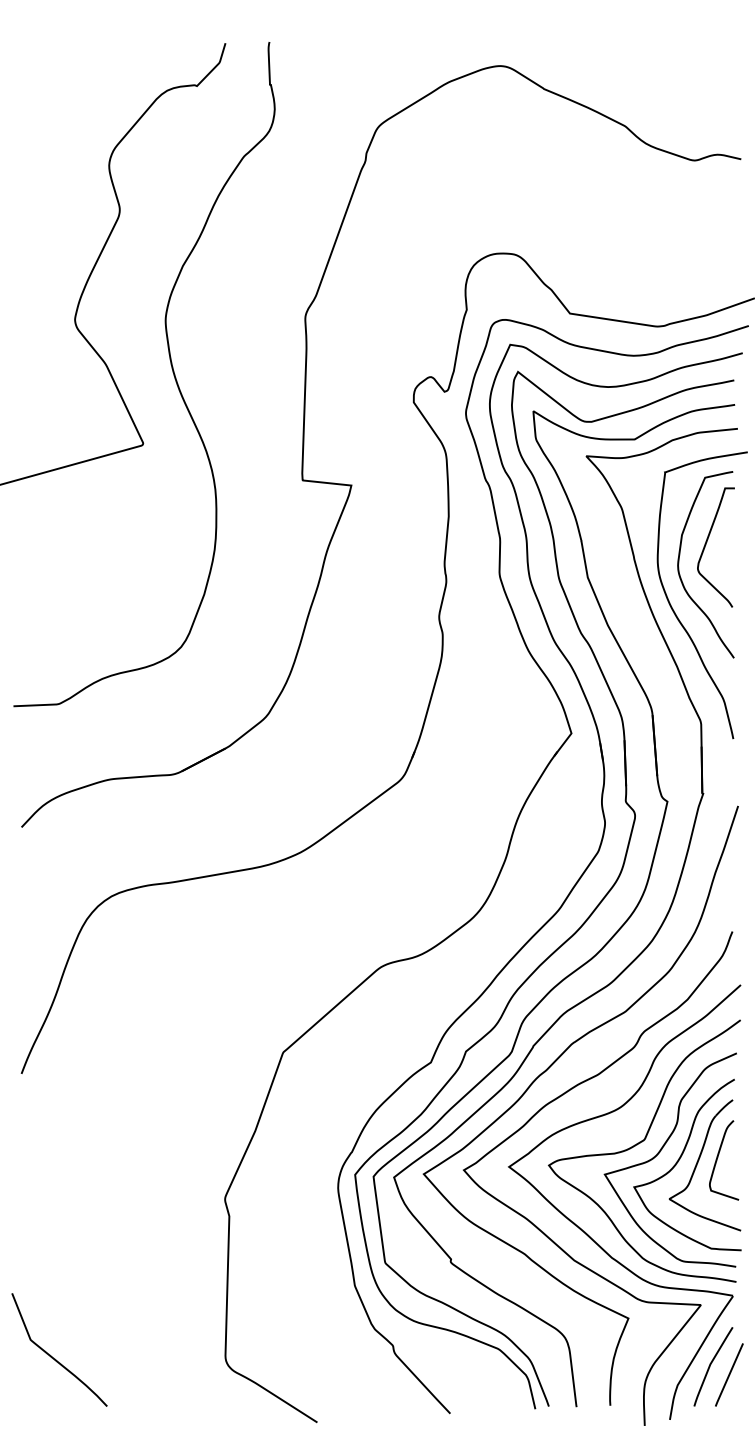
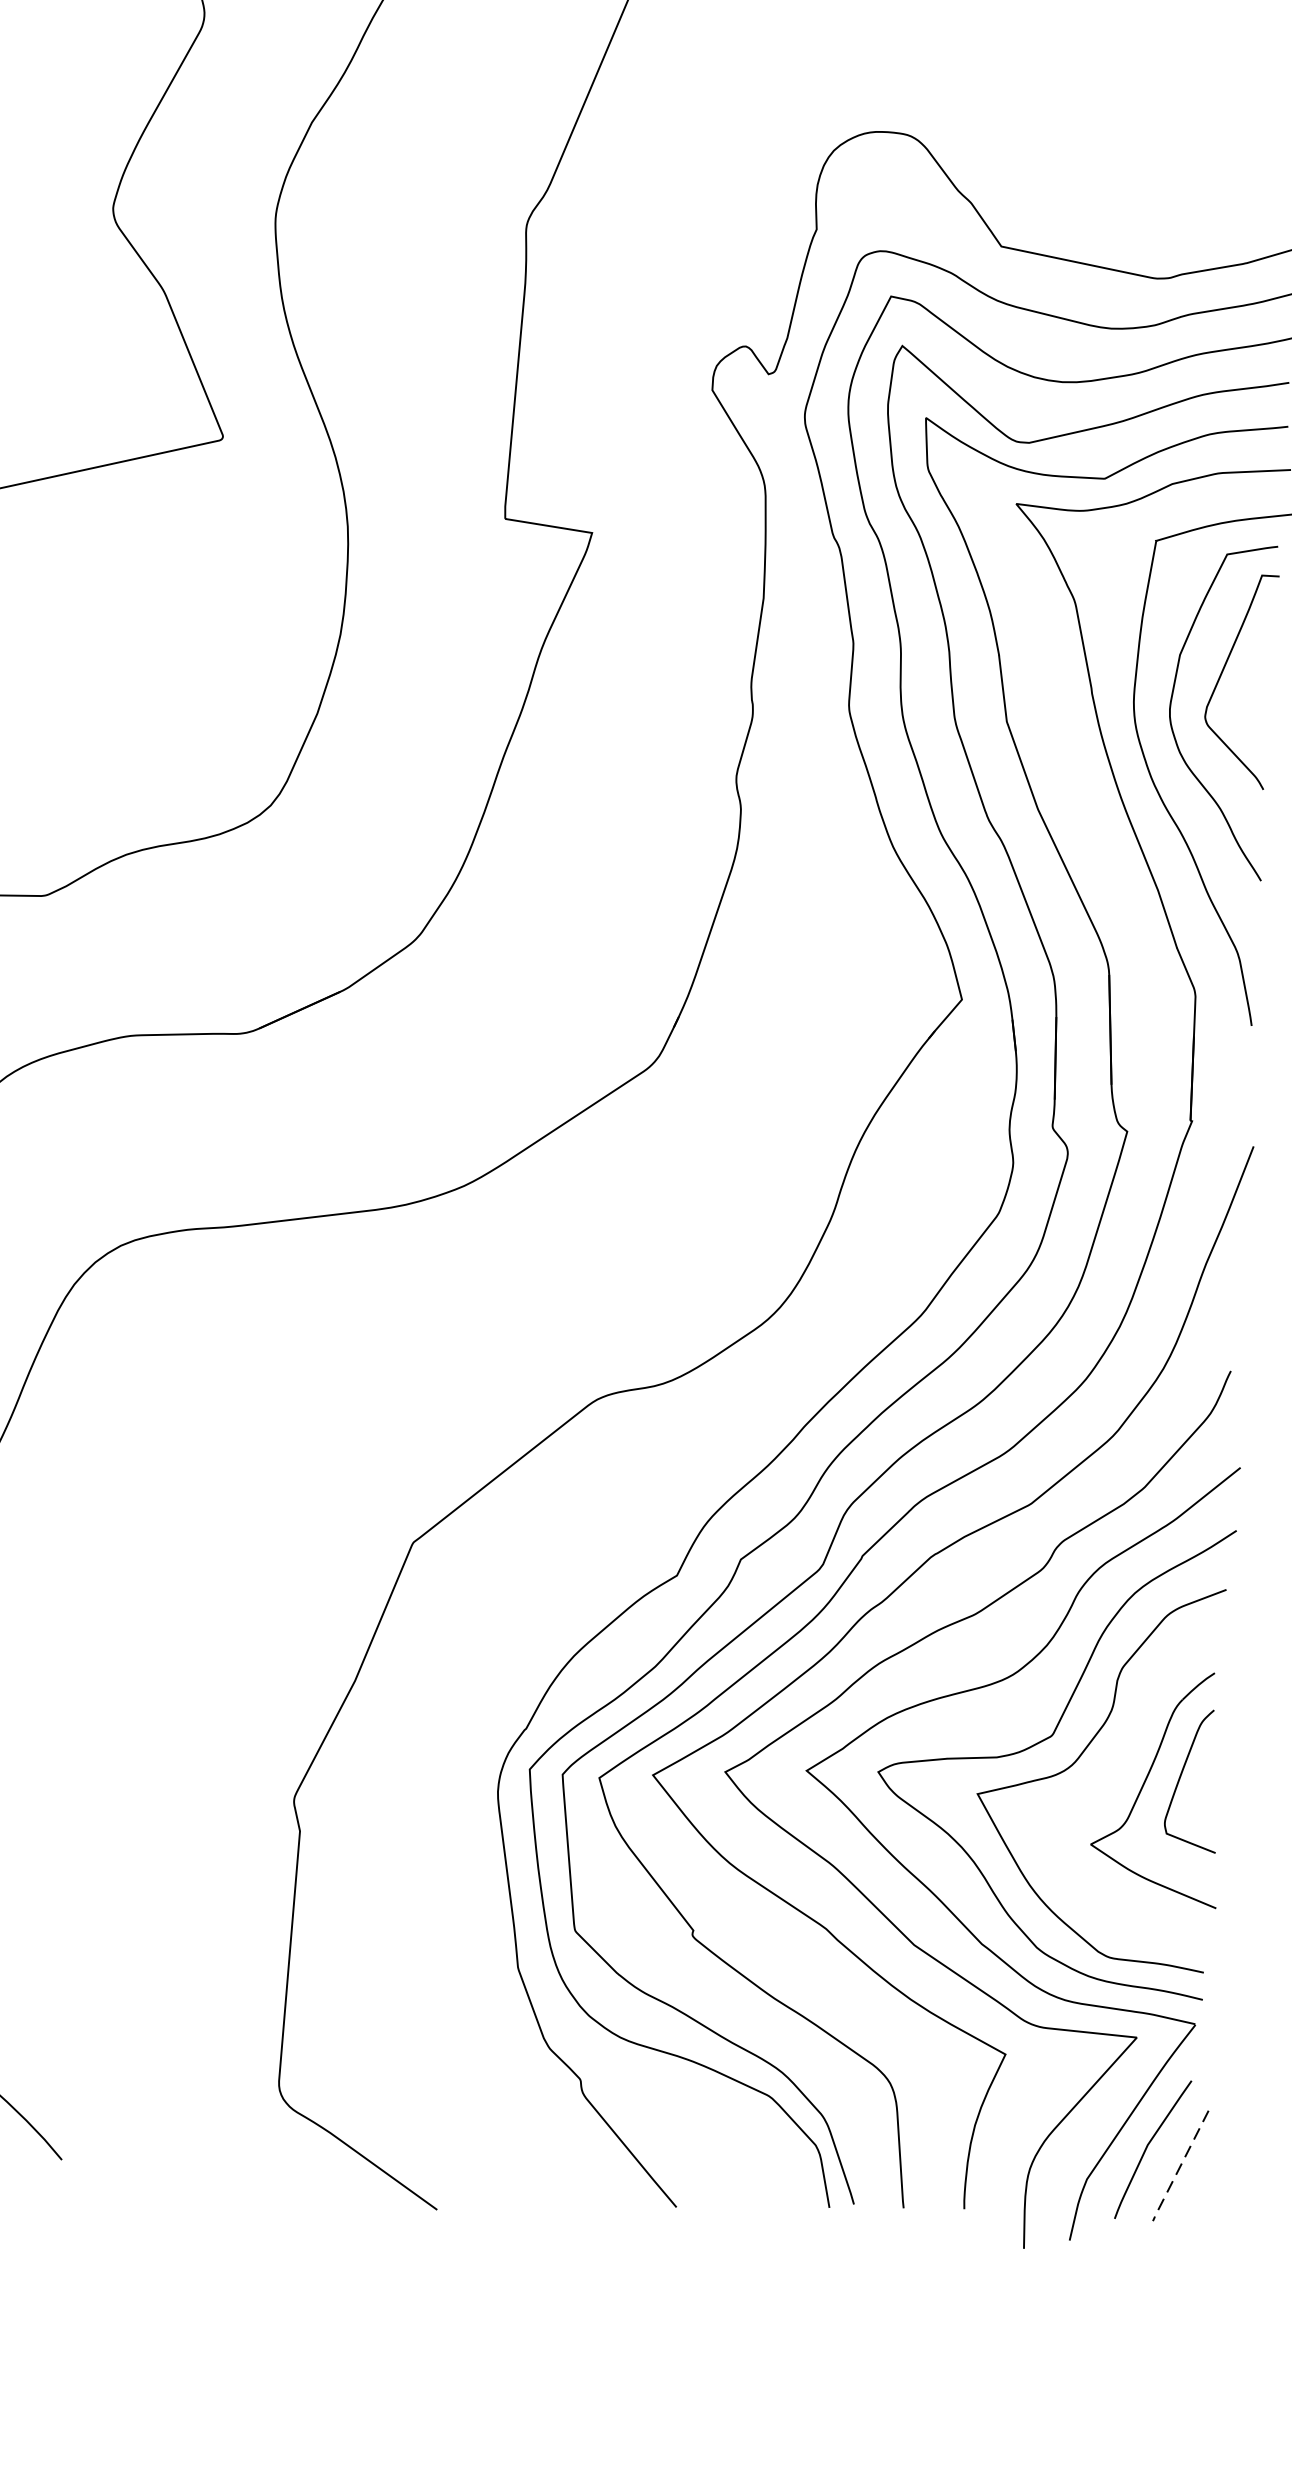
curve: (680, 1159) -> (1114, 1774), removed
line: (728, 1376) -> (1179, 2168), solid -> dashed

